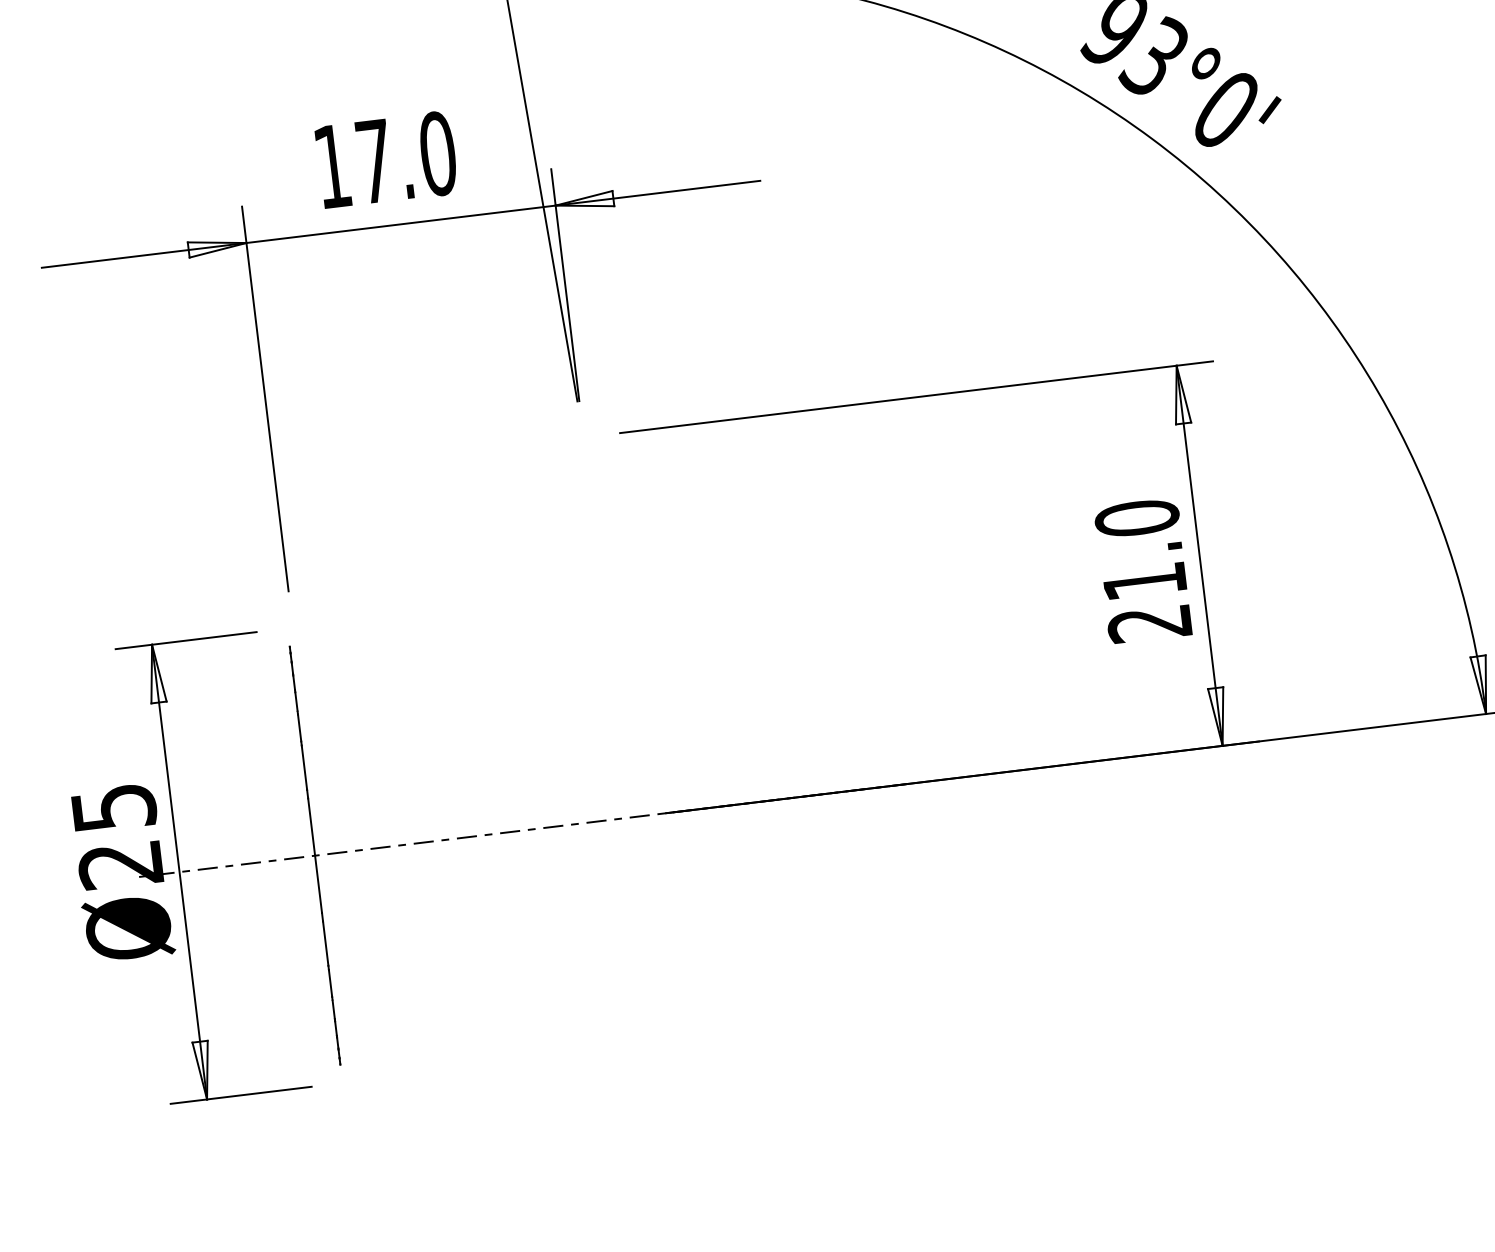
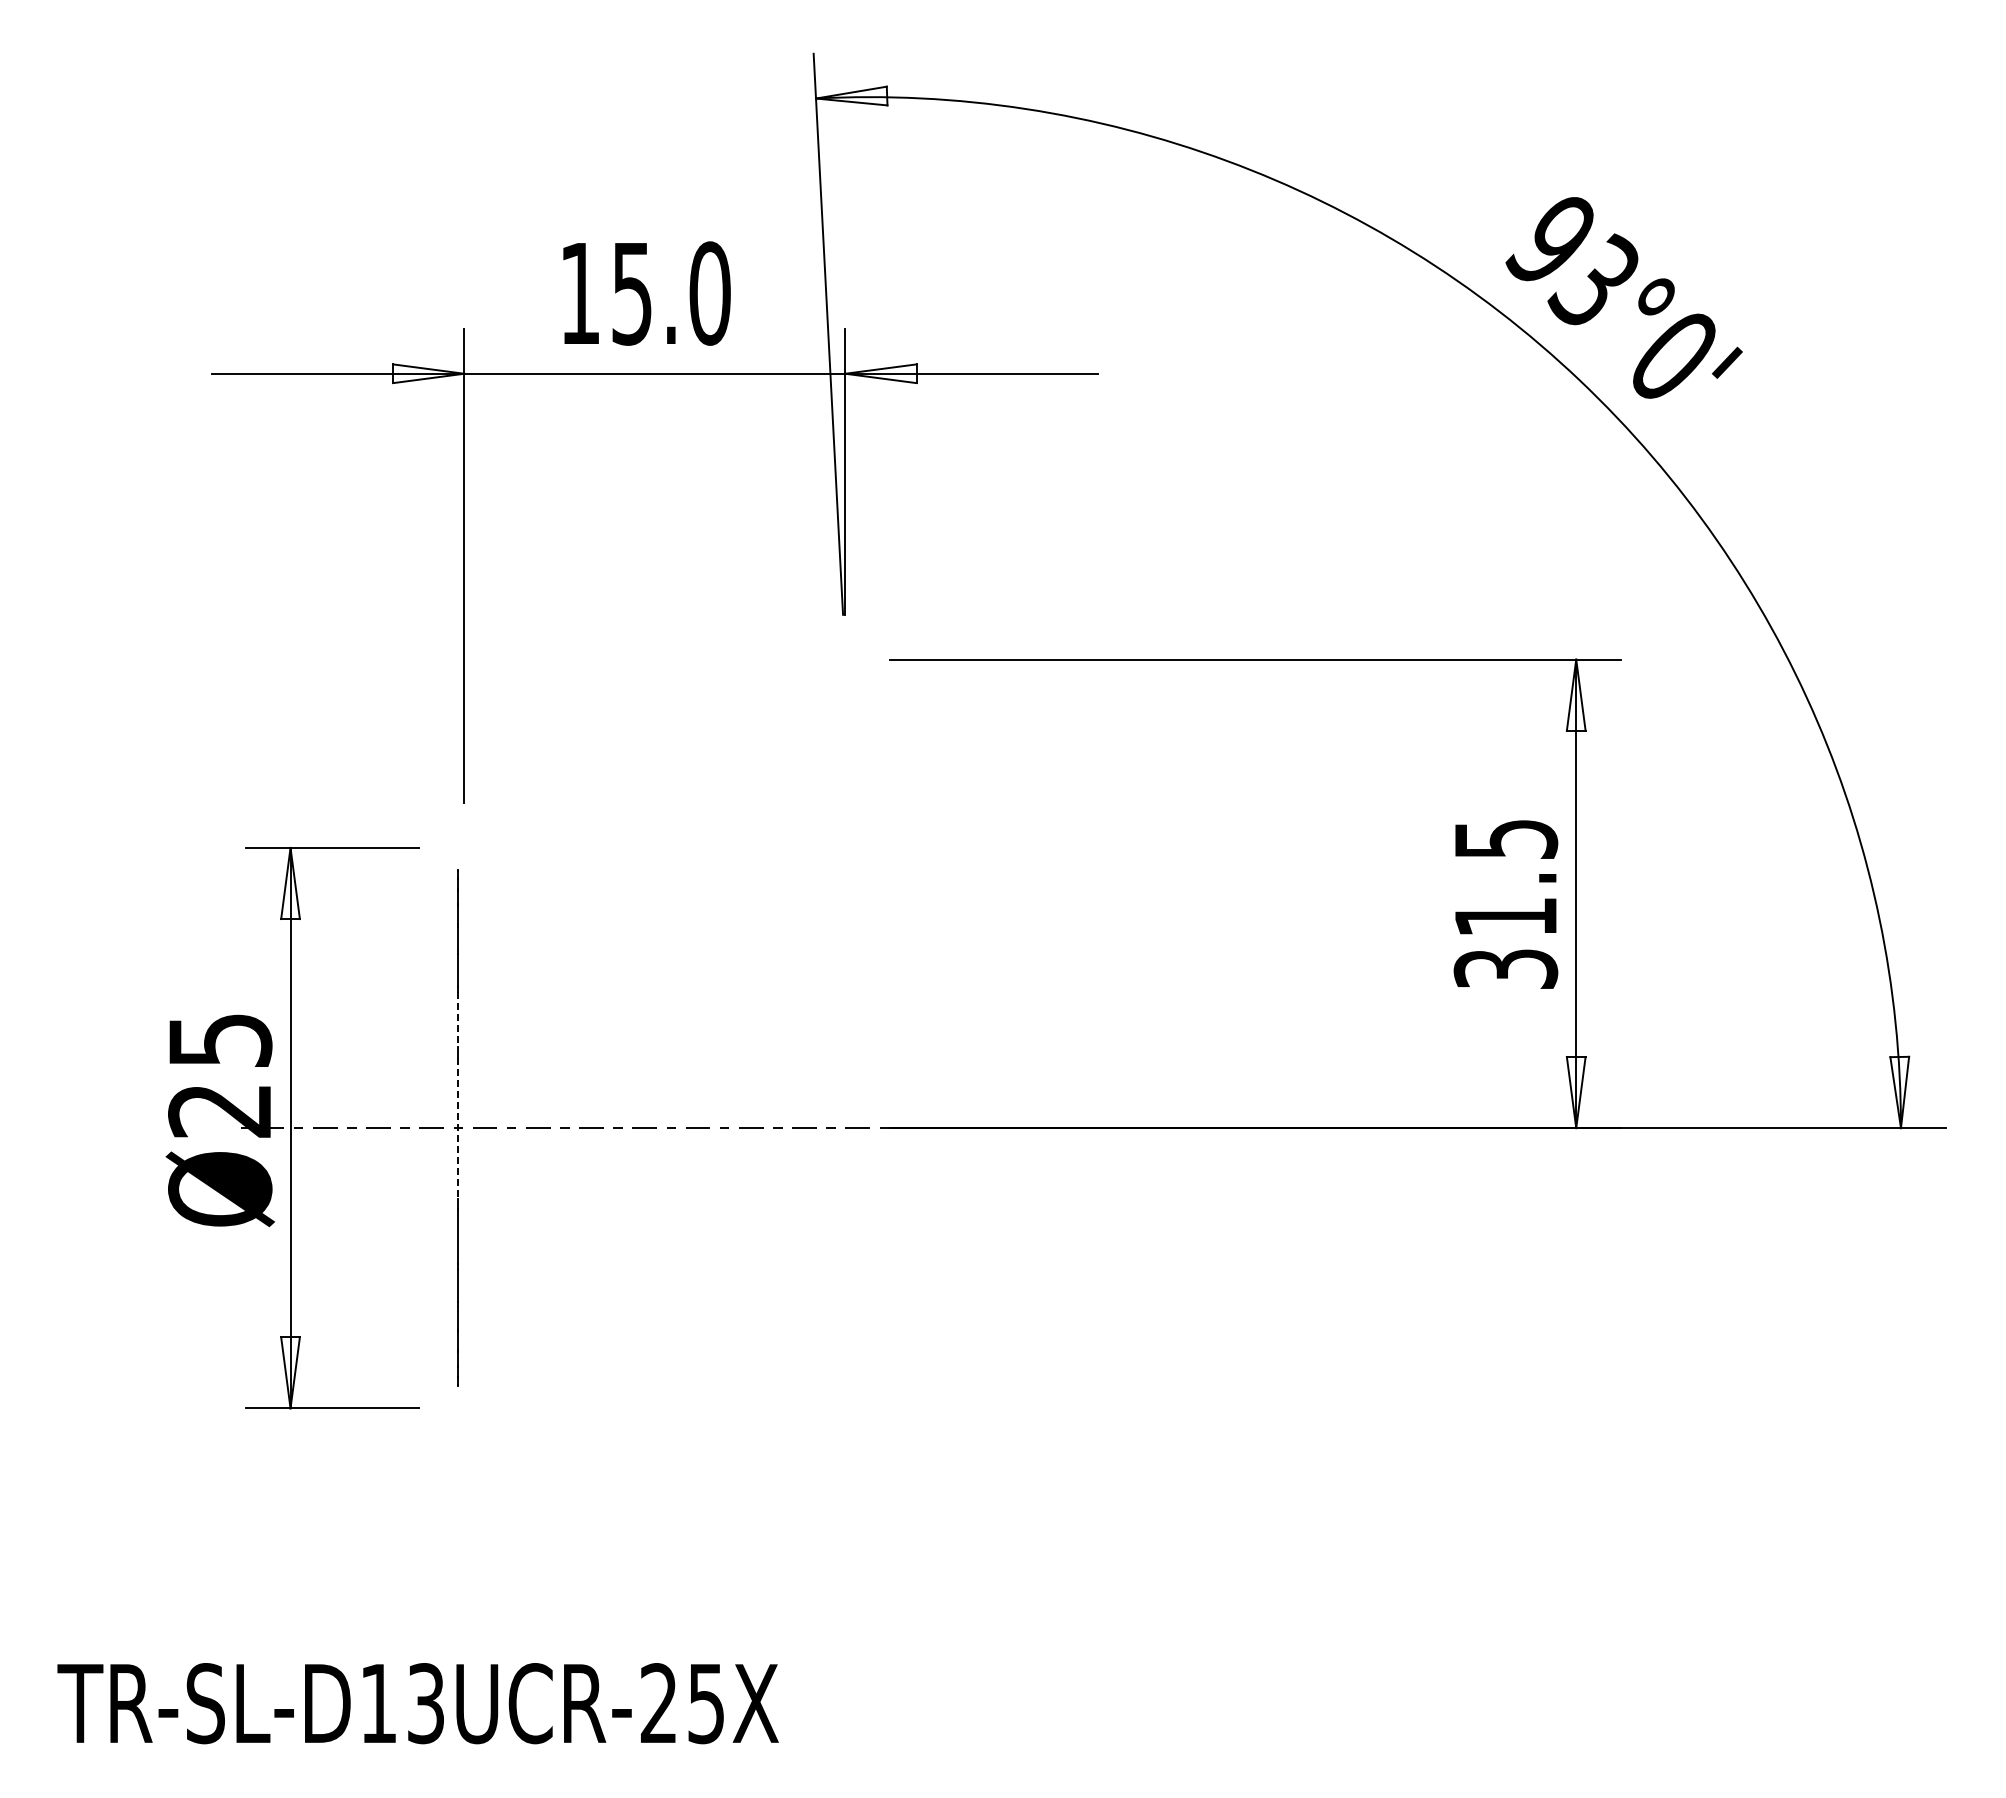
text: (374, 162) -> (631, 294), 17.0 -> 15.0
text: (1143, 570) -> (1505, 903), 21.0 -> 31.5
line: (304, 768) -> (457, 1020), solid -> dashed
line: (315, 855) -> (457, 1128), solid -> dashed

